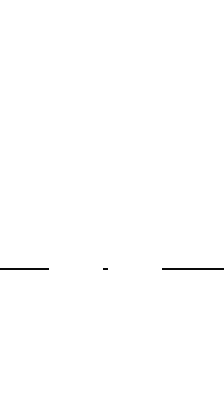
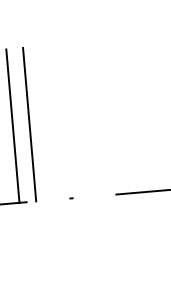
line: (38, 170) -> (12, 125), added
line: (59, 170) -> (29, 124), added

